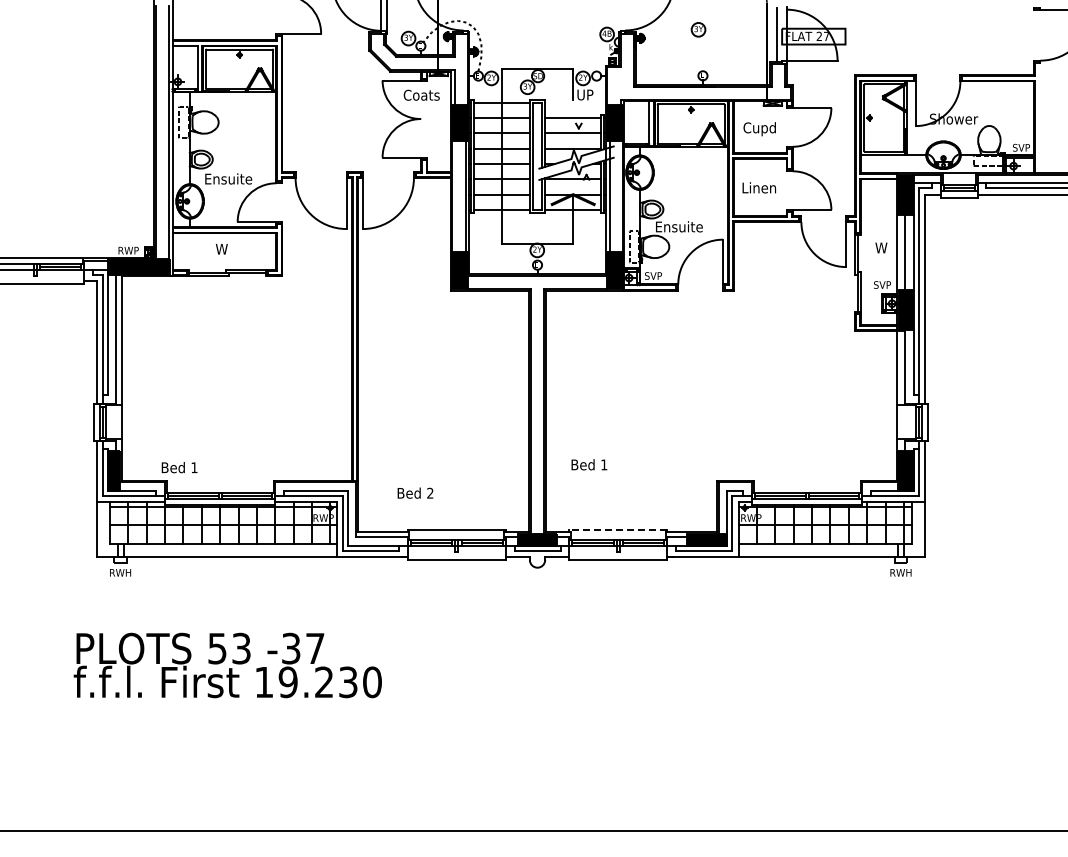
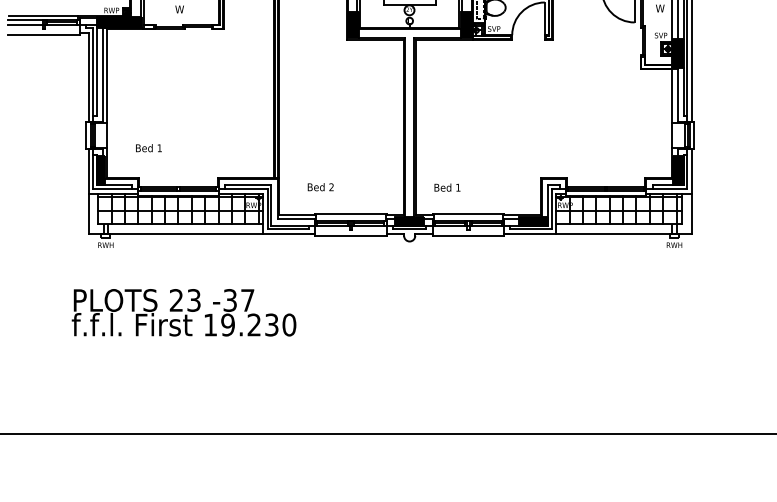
text: (589, 464) -> (447, 187), moved
text: (179, 467) -> (148, 148), moved
line: (617, 530) -> (467, 214), dashed -> solid
text: (217, 648) -> (176, 300), 53 -> 23

